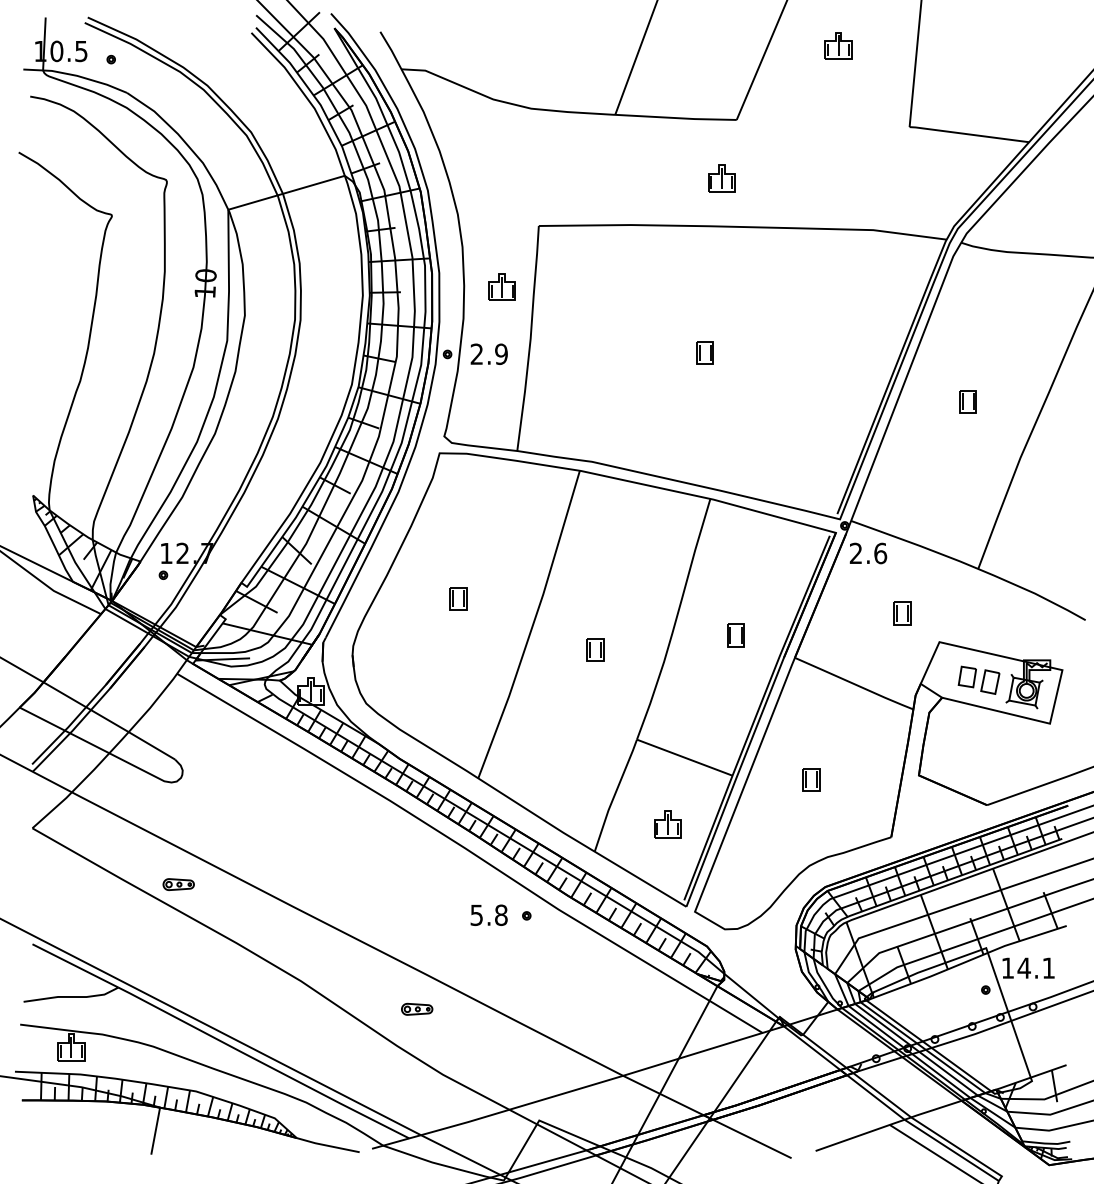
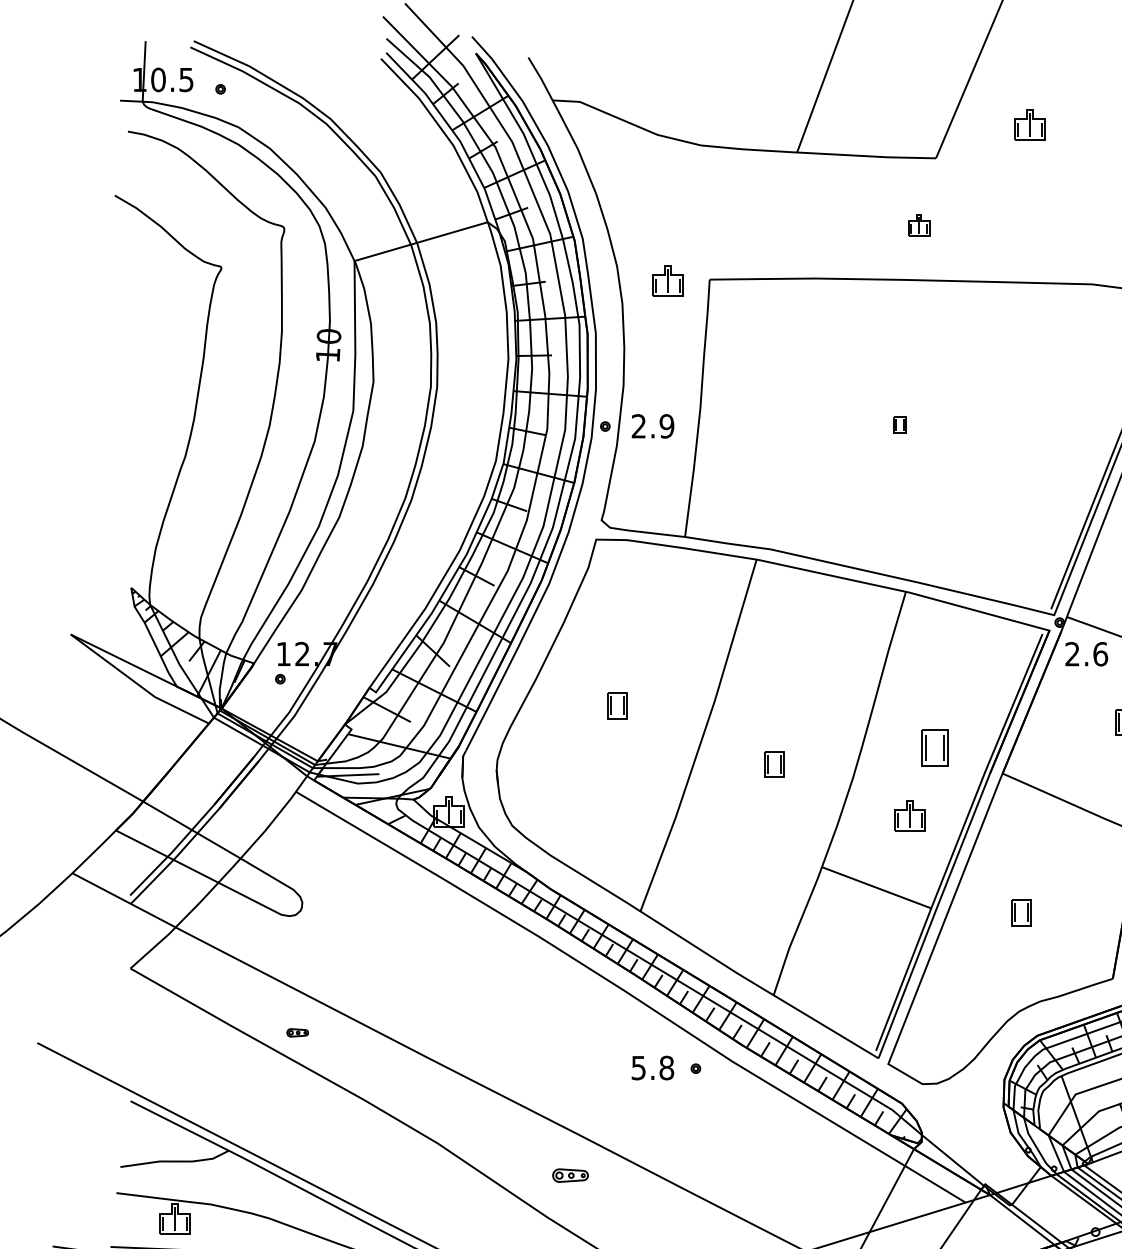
part: (838, 45) -> (1029, 124), moved
part: (721, 178) -> (918, 225), size x0.7
part: (501, 286) -> (667, 280), moved
part: (704, 352) -> (899, 424), size x0.6
part: (735, 635) -> (934, 748), size x1.4
part: (667, 824) -> (909, 815), moved
part: (178, 884) -> (297, 1032), size x0.6

